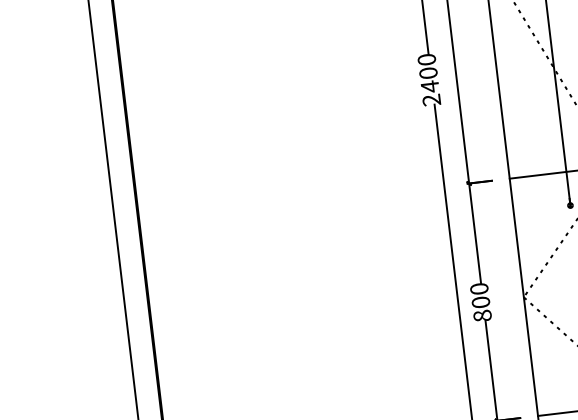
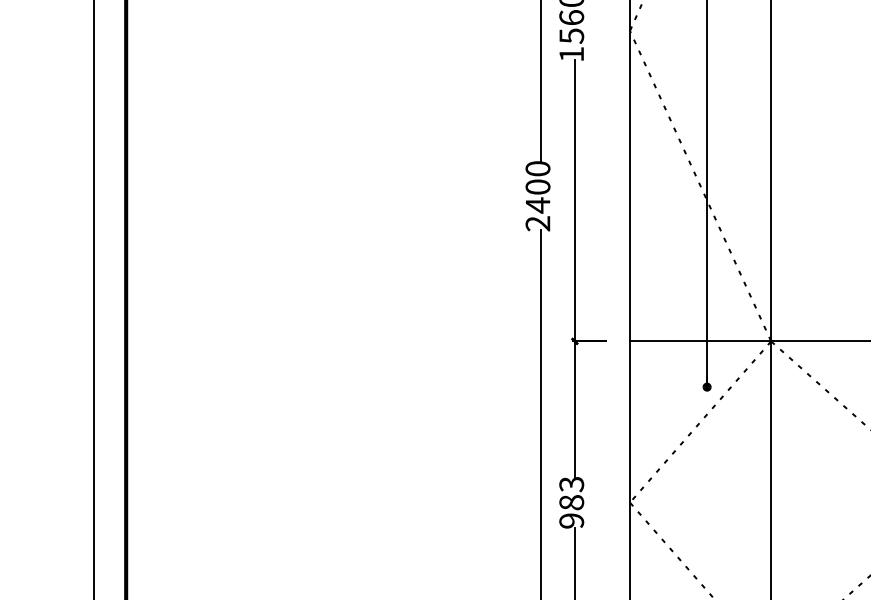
text: (480, 302) -> (571, 502), 800 -> 983

